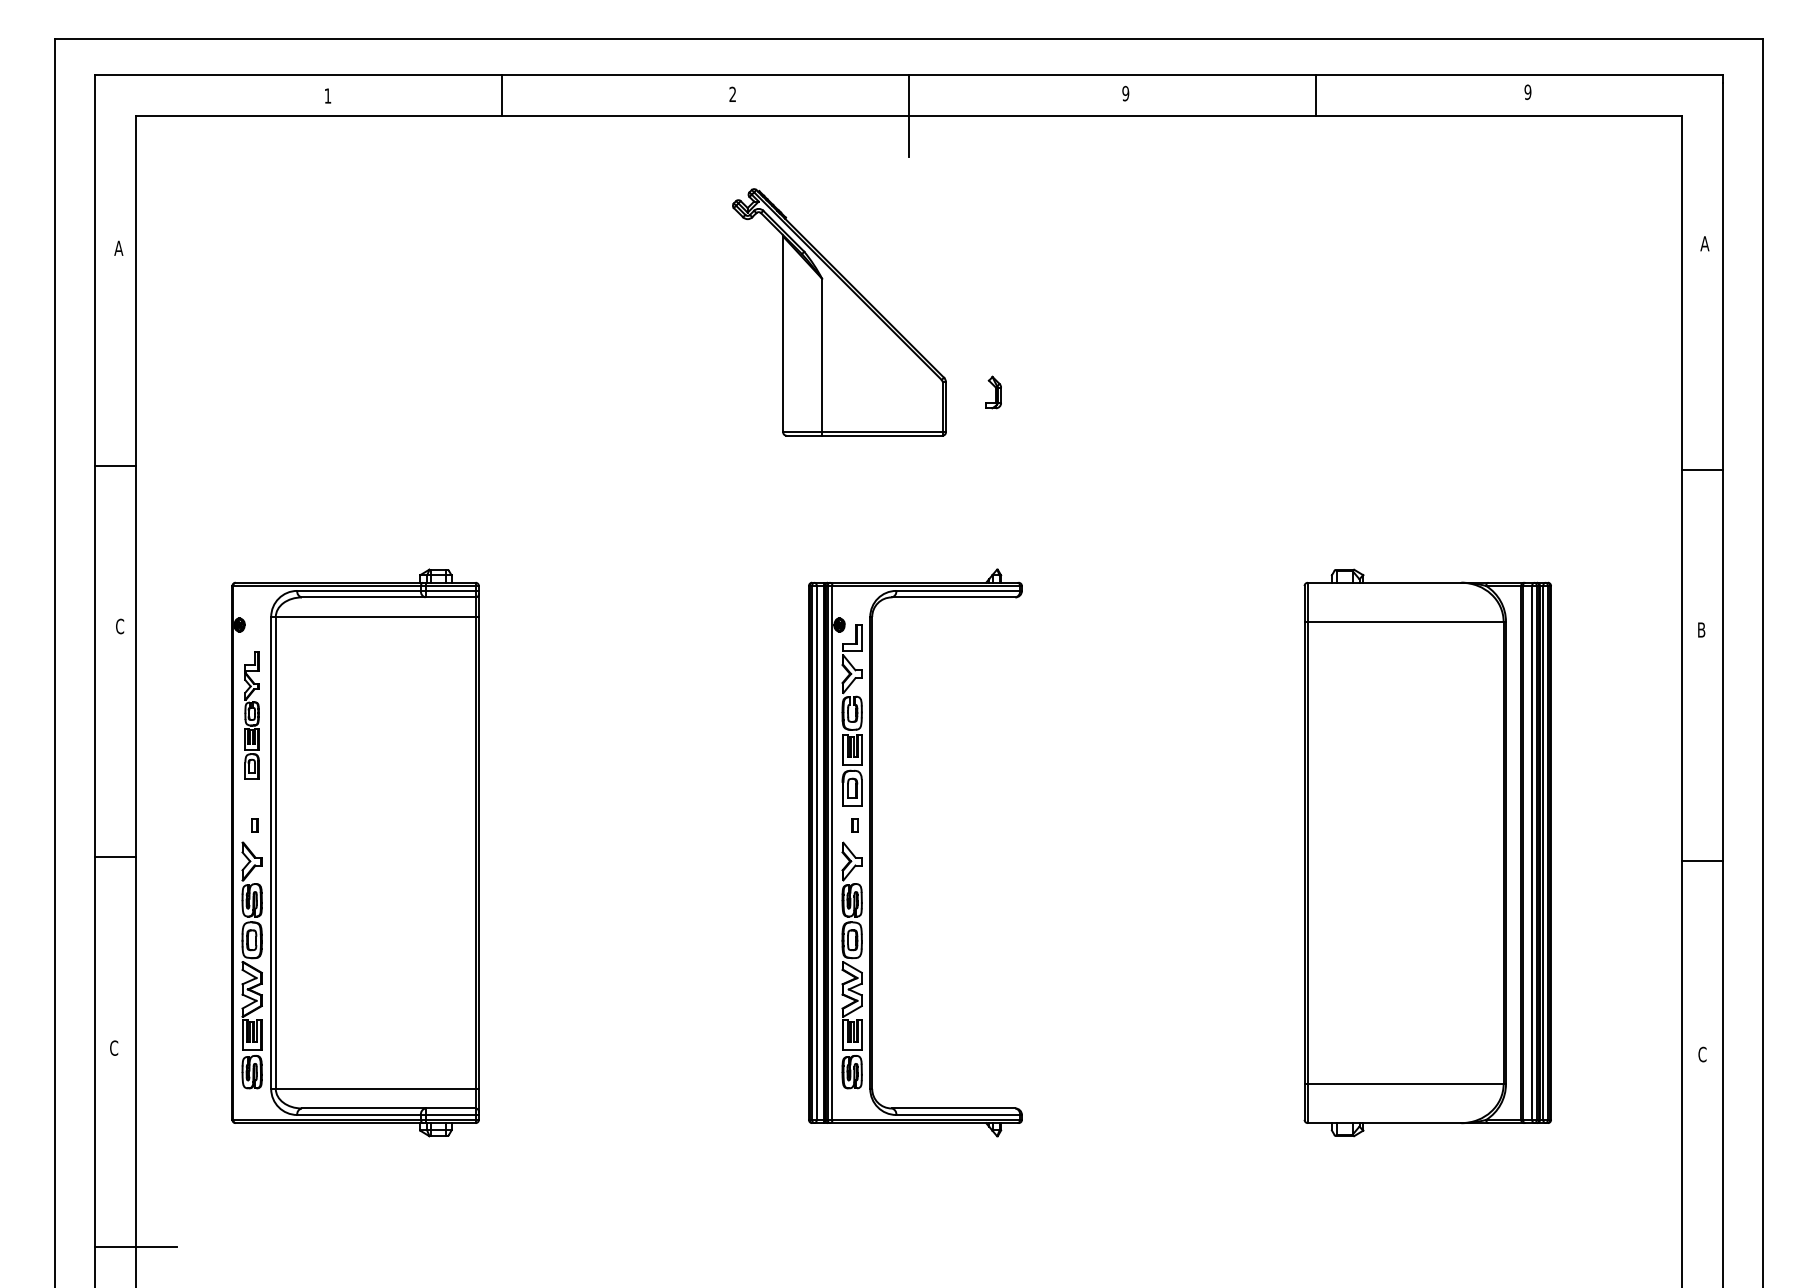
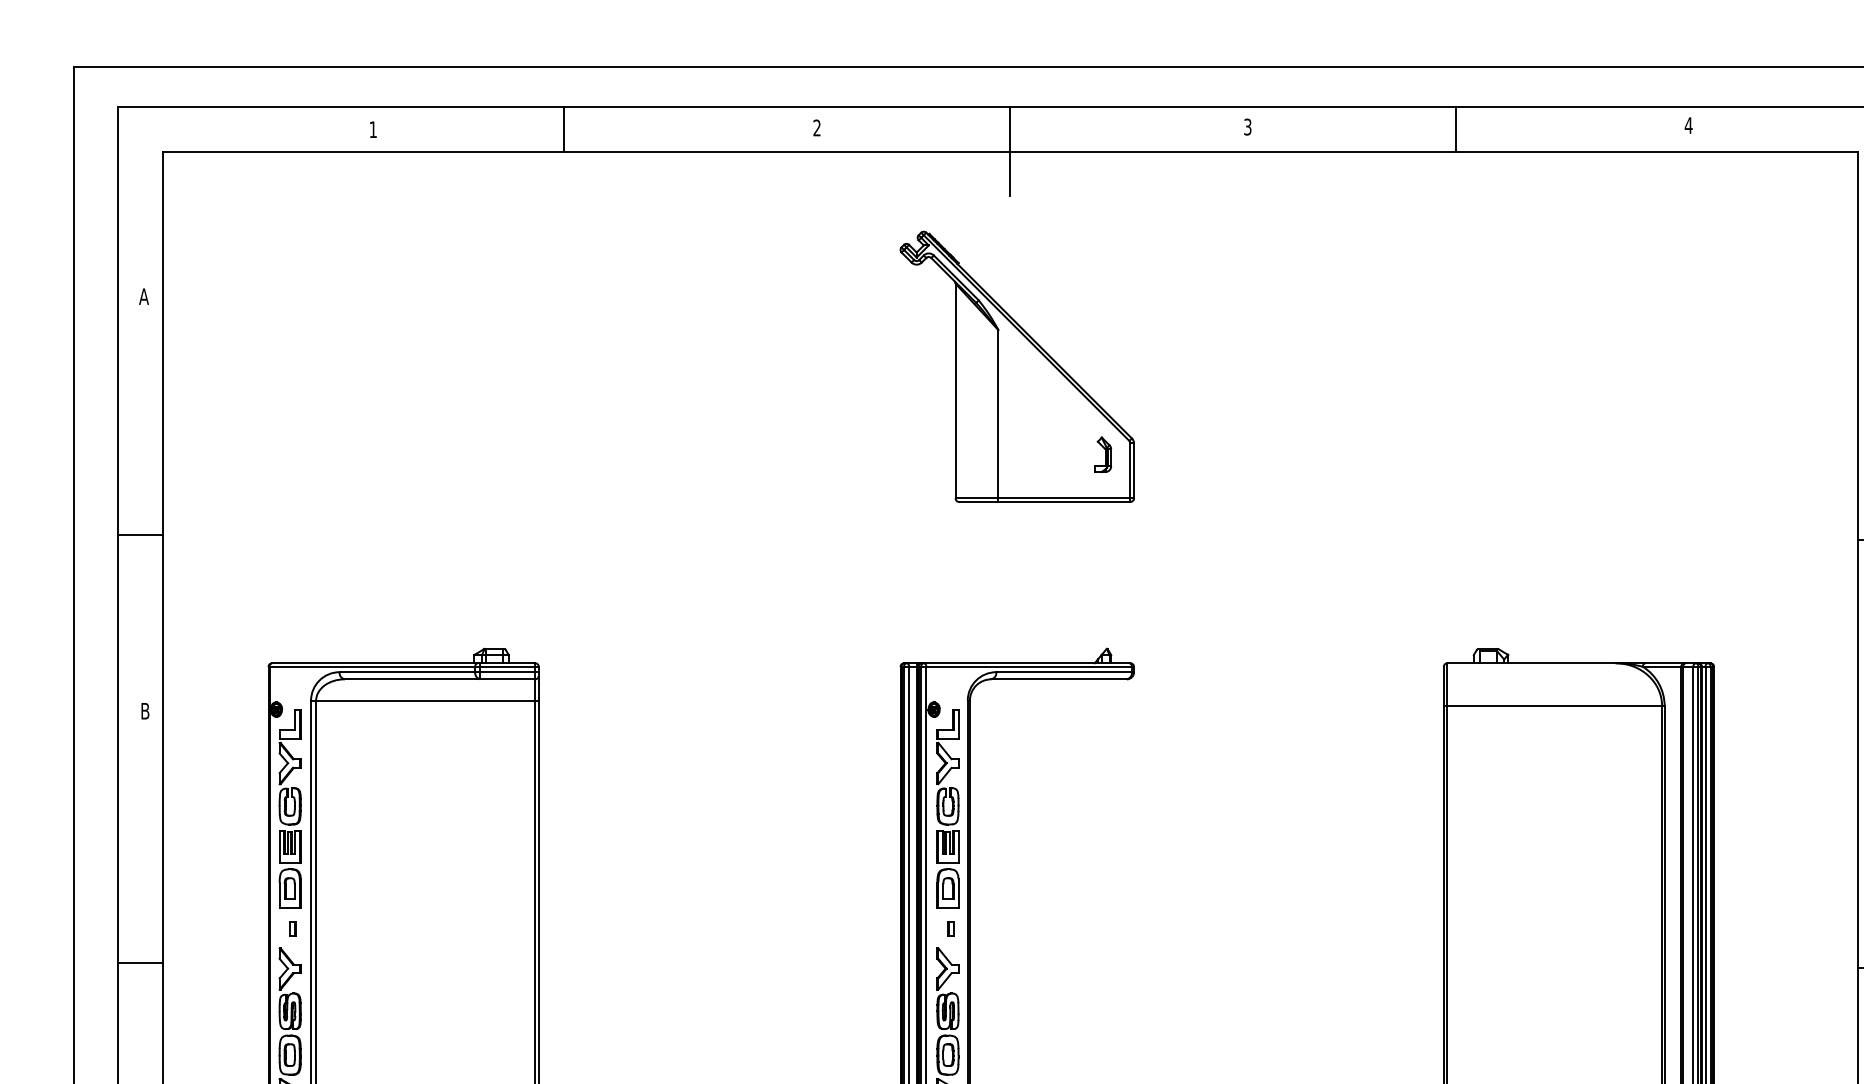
text: (1527, 92) -> (1688, 125), 9 -> 4
text: (1125, 93) -> (1247, 126), 9 -> 3
part: (839, 312) -> (1017, 366), moved
text: (120, 626) -> (145, 711), C -> B
part: (251, 715) -> (289, 808), size x1.43

